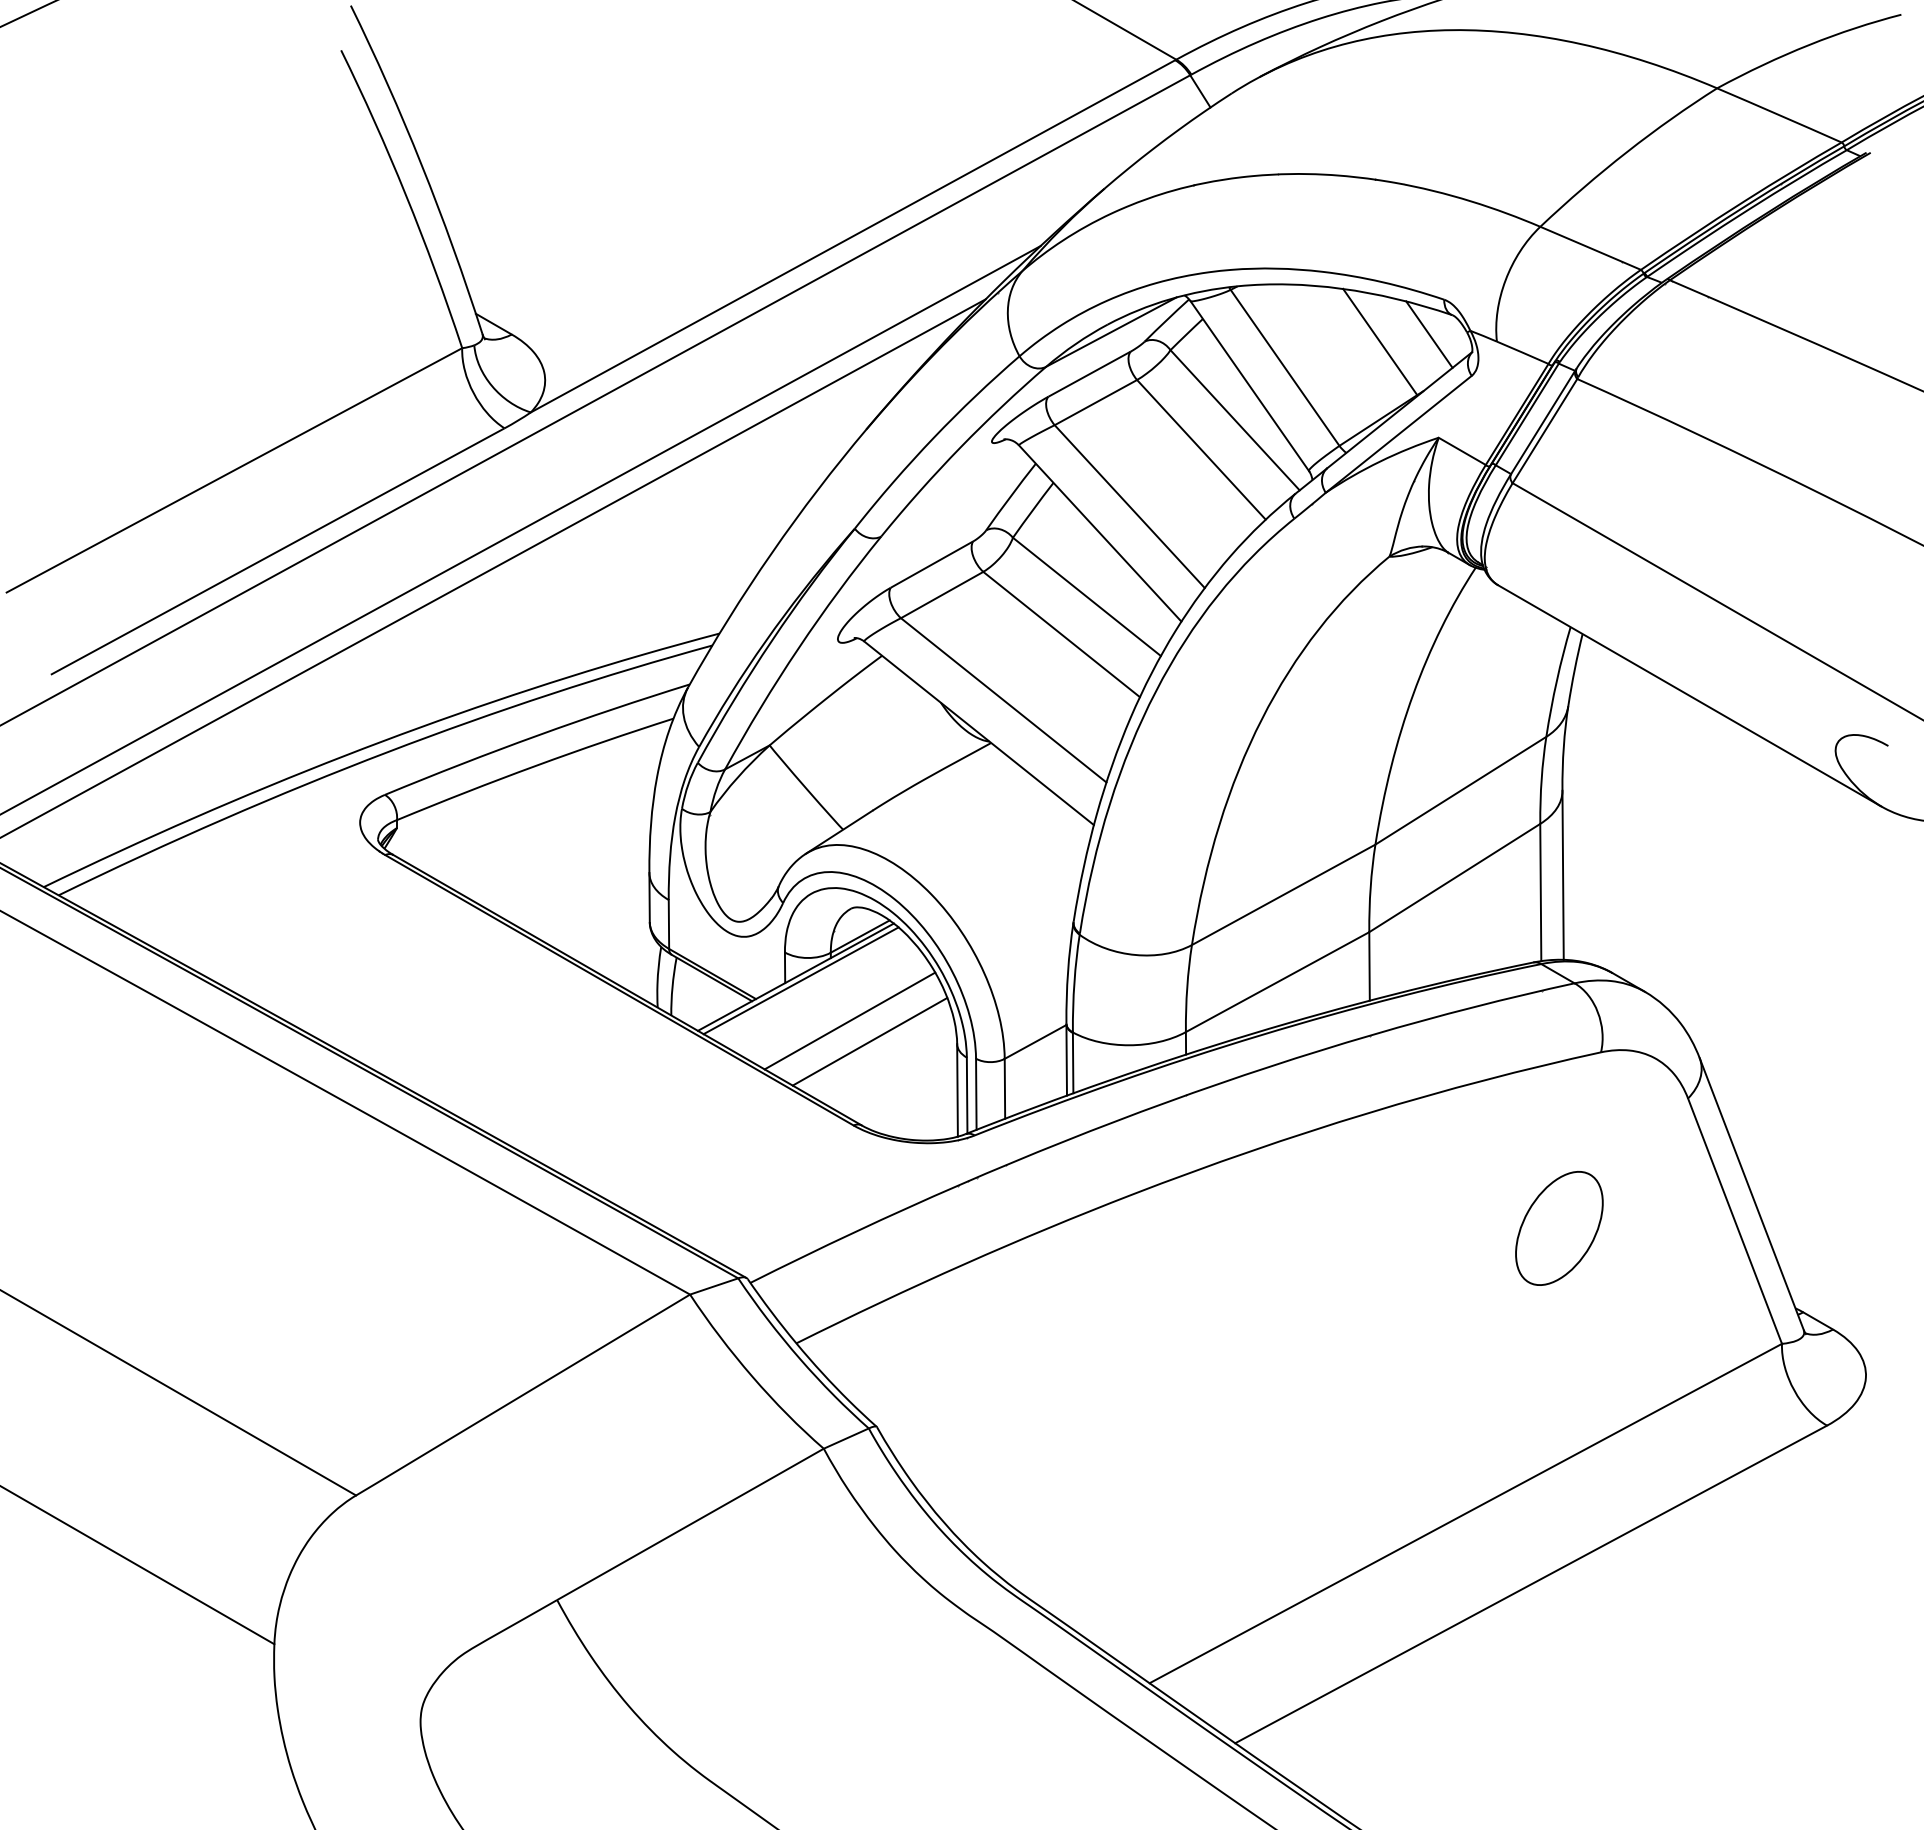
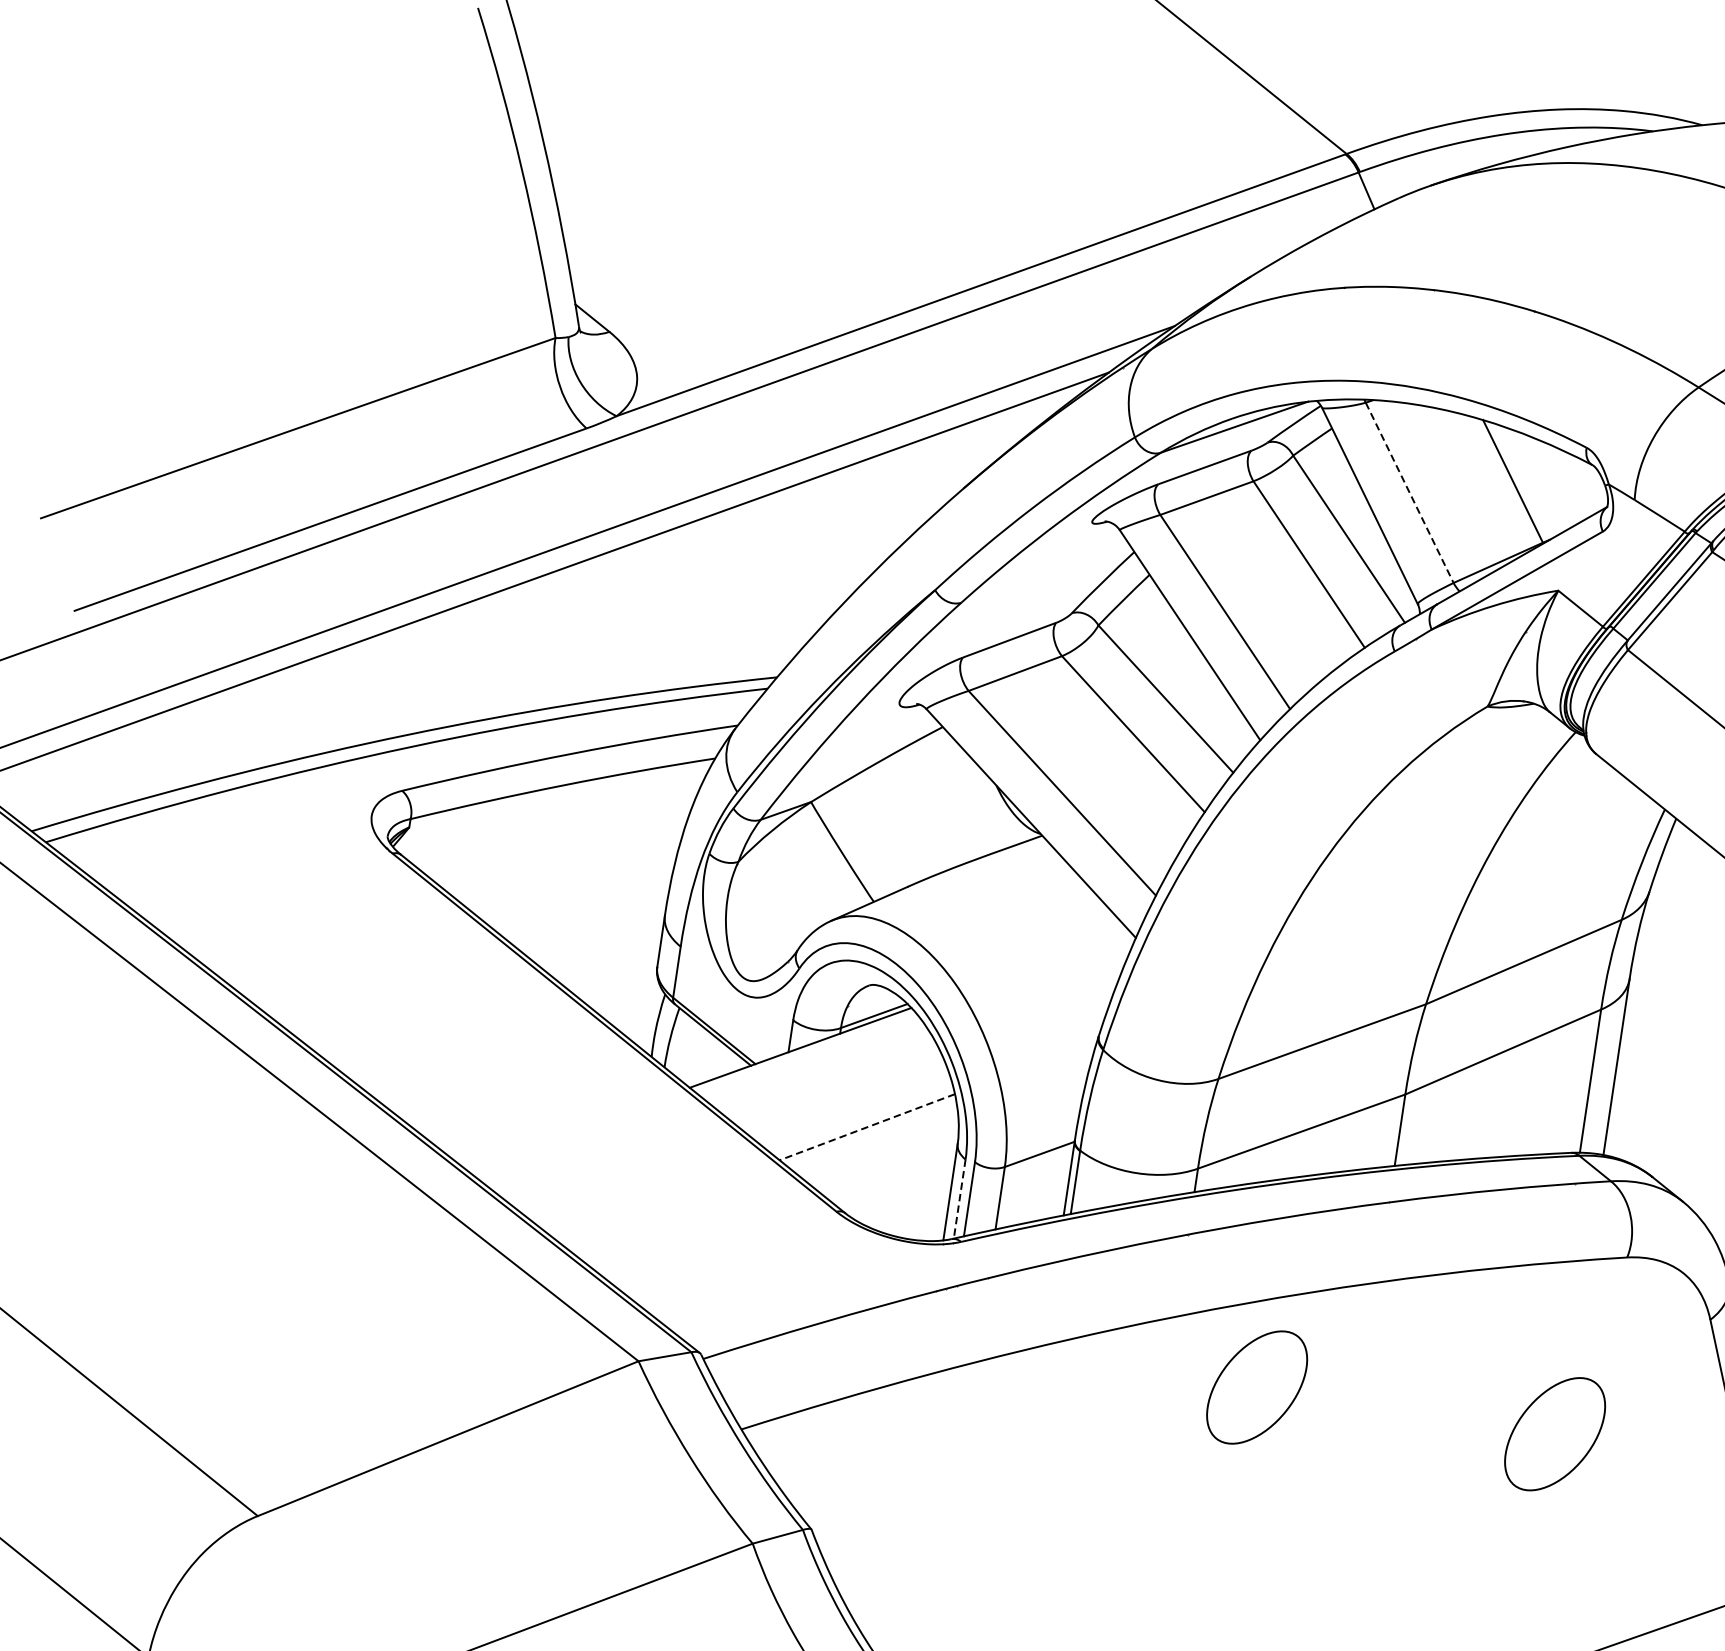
line: (1429, 334) -> (1565, 481), removed
line: (1285, 368) -> (1410, 493), solid -> dashed
line: (800, 980) -> (804, 1052), removed
line: (849, 1020) -> (849, 1101), removed
line: (870, 1041) -> (867, 1127), solid -> dashed
line: (967, 1095) -> (960, 1199), solid -> dashed
part: (1273, 1228) -> (1257, 1387), added

